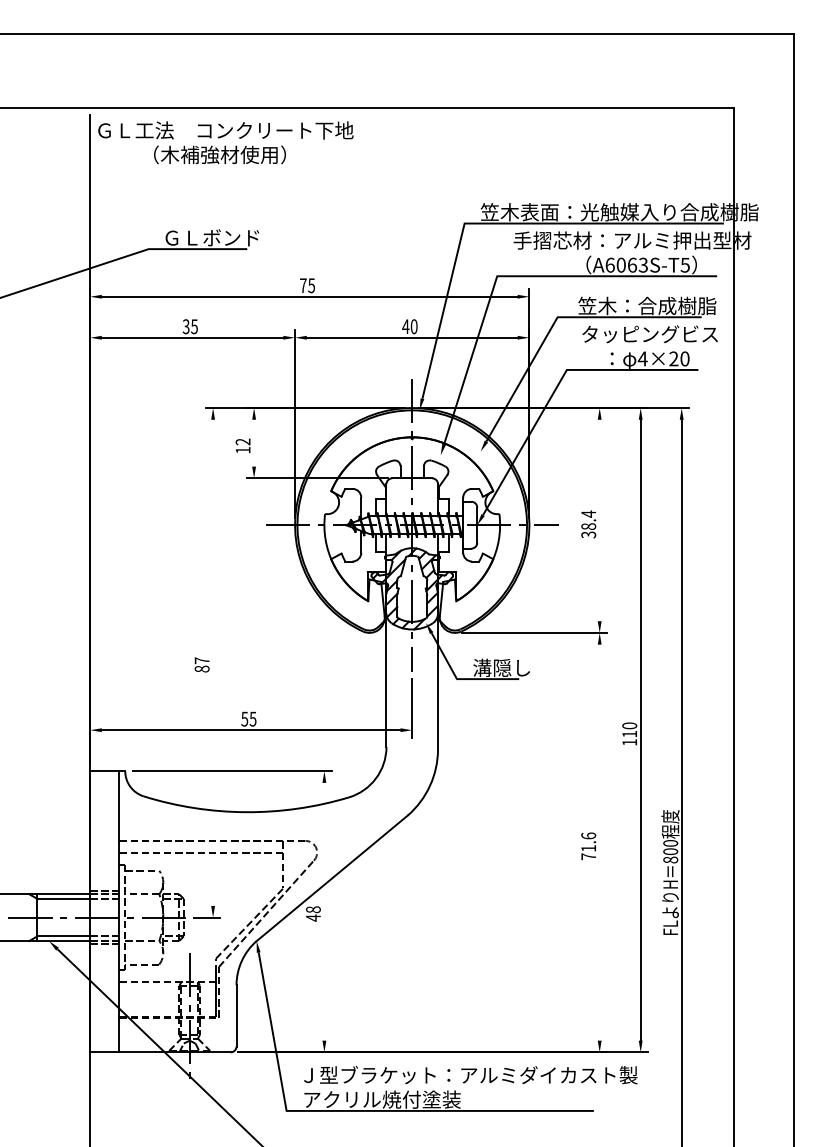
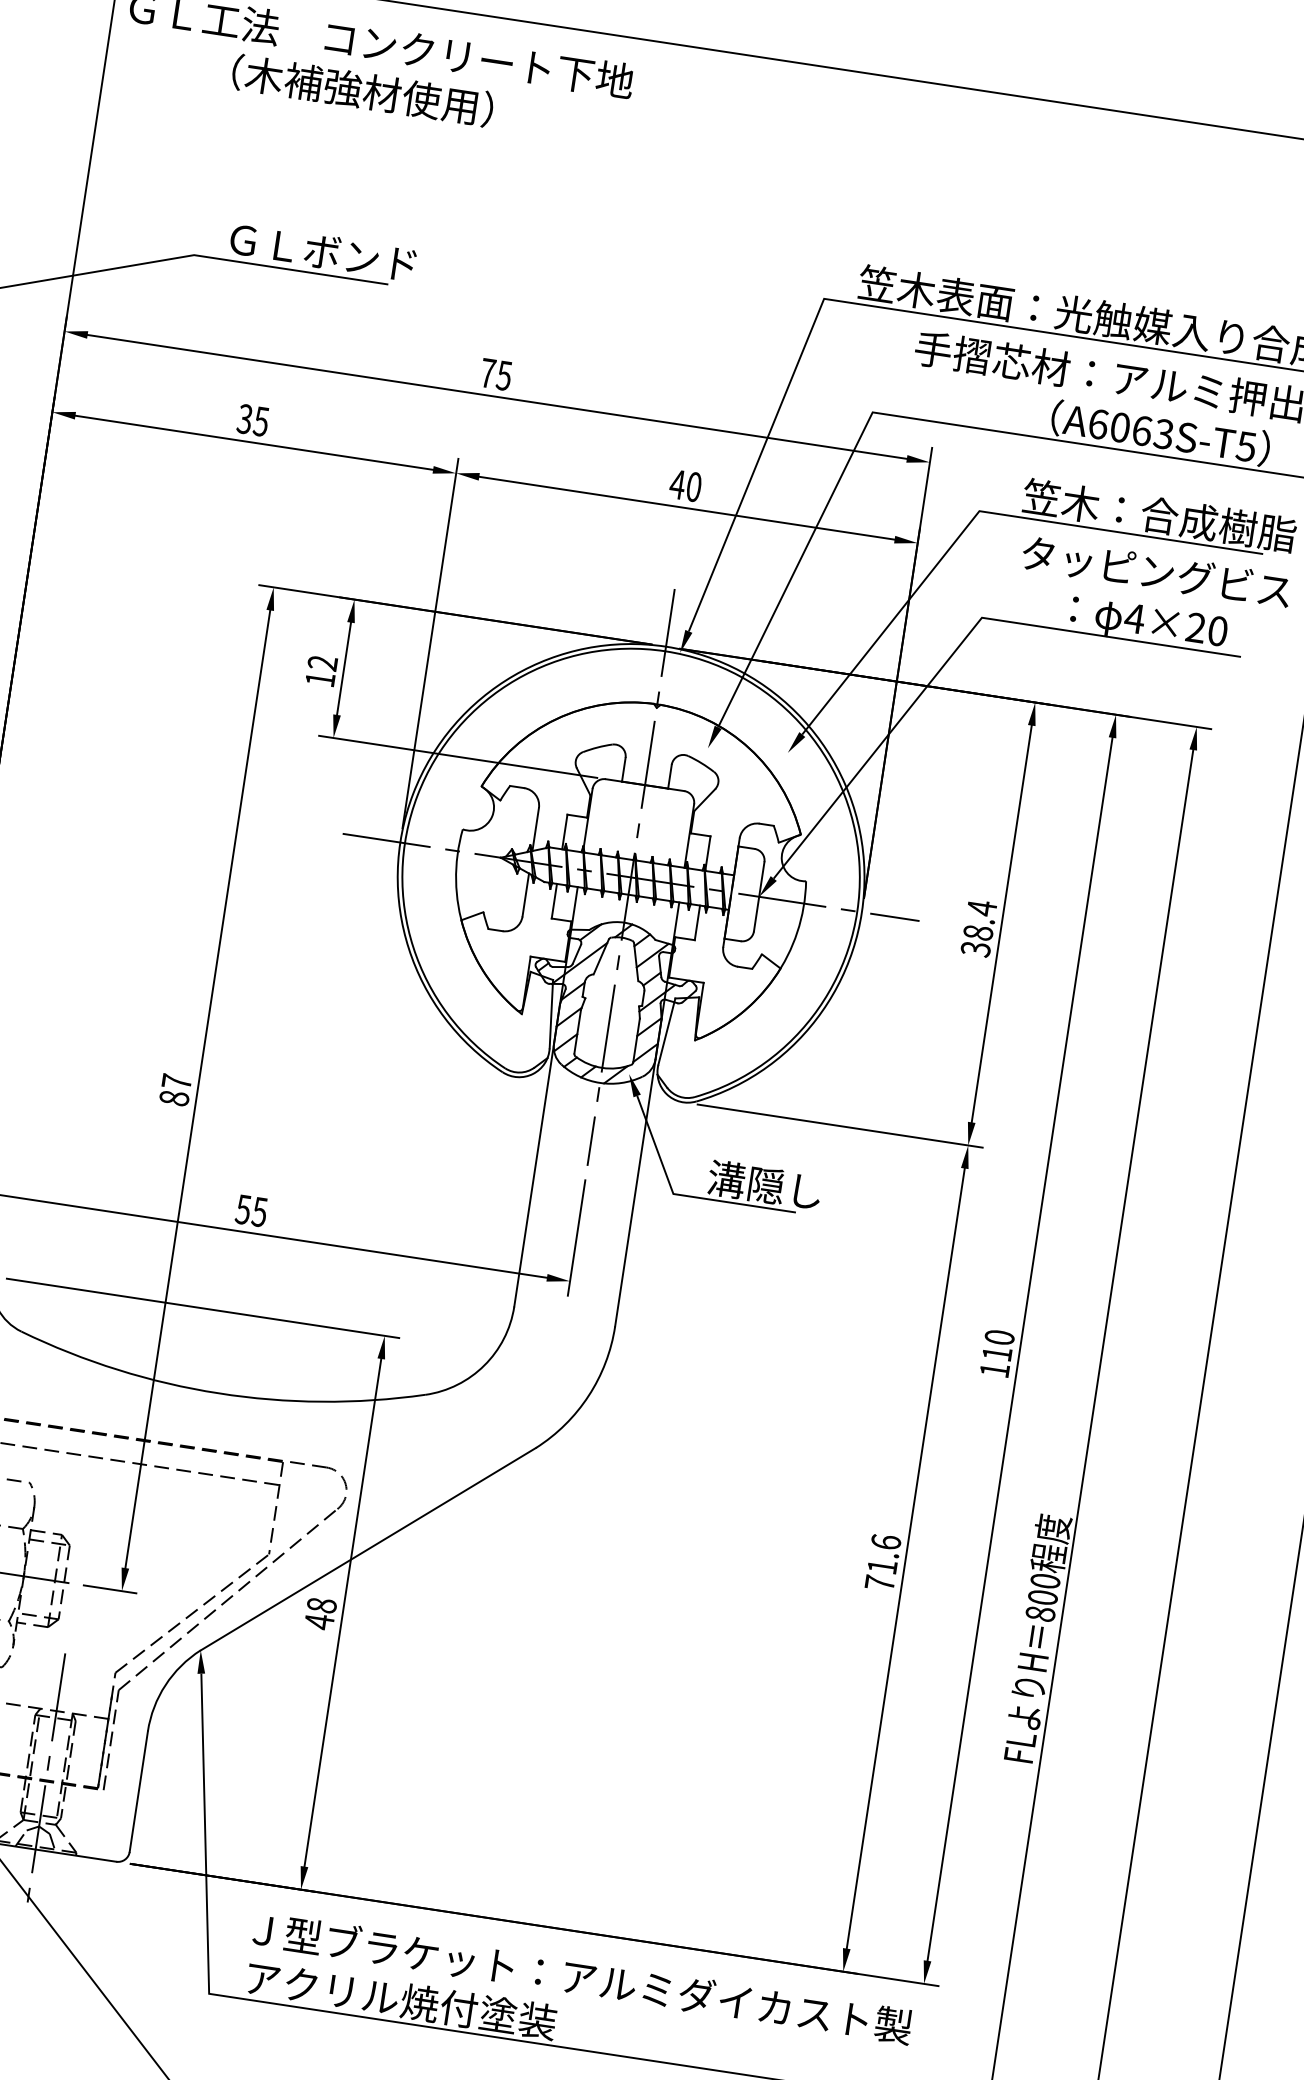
line: (254, 442) -> (345, 667), added
line: (599, 520) -> (1001, 923), added
line: (213, 662) -> (198, 1088), added
line: (599, 842) -> (905, 1558), added
line: (324, 911) -> (343, 1612), added

